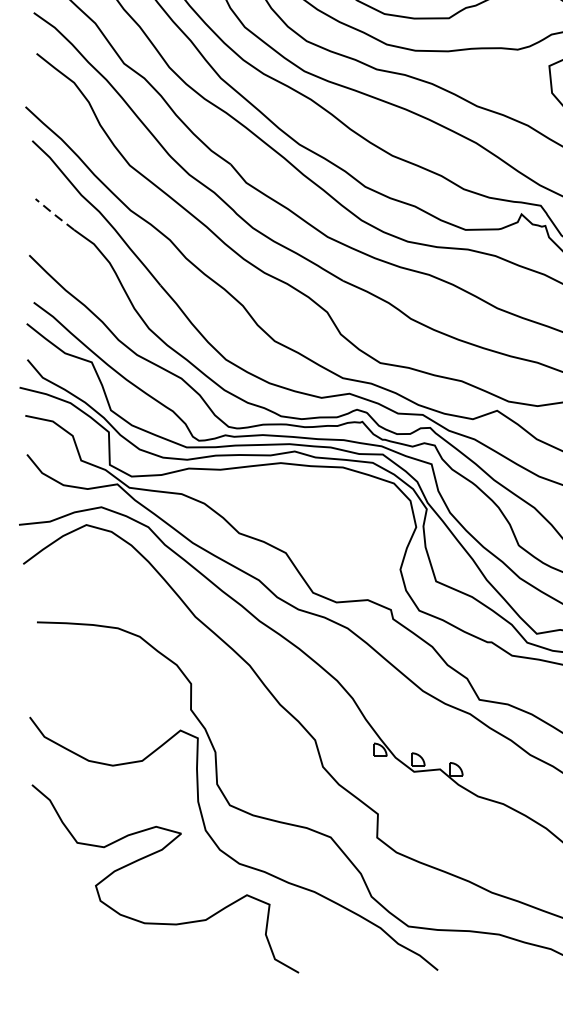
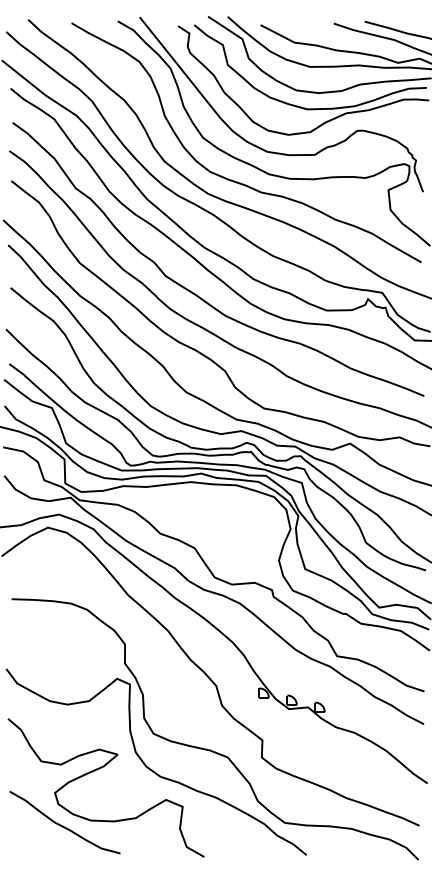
line: (54, 214) -> (24, 299), dashed -> solid
curve: (107, 930) -> (63, 825), added

